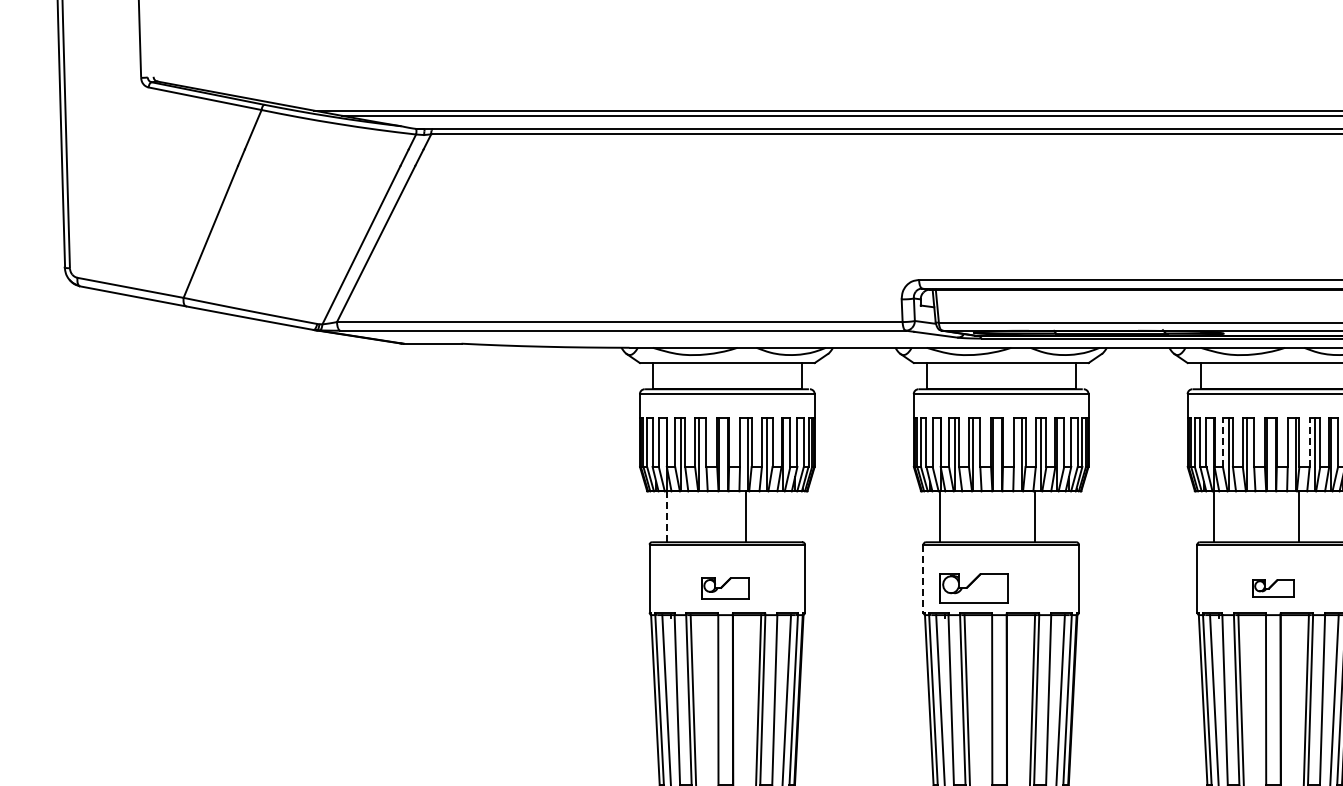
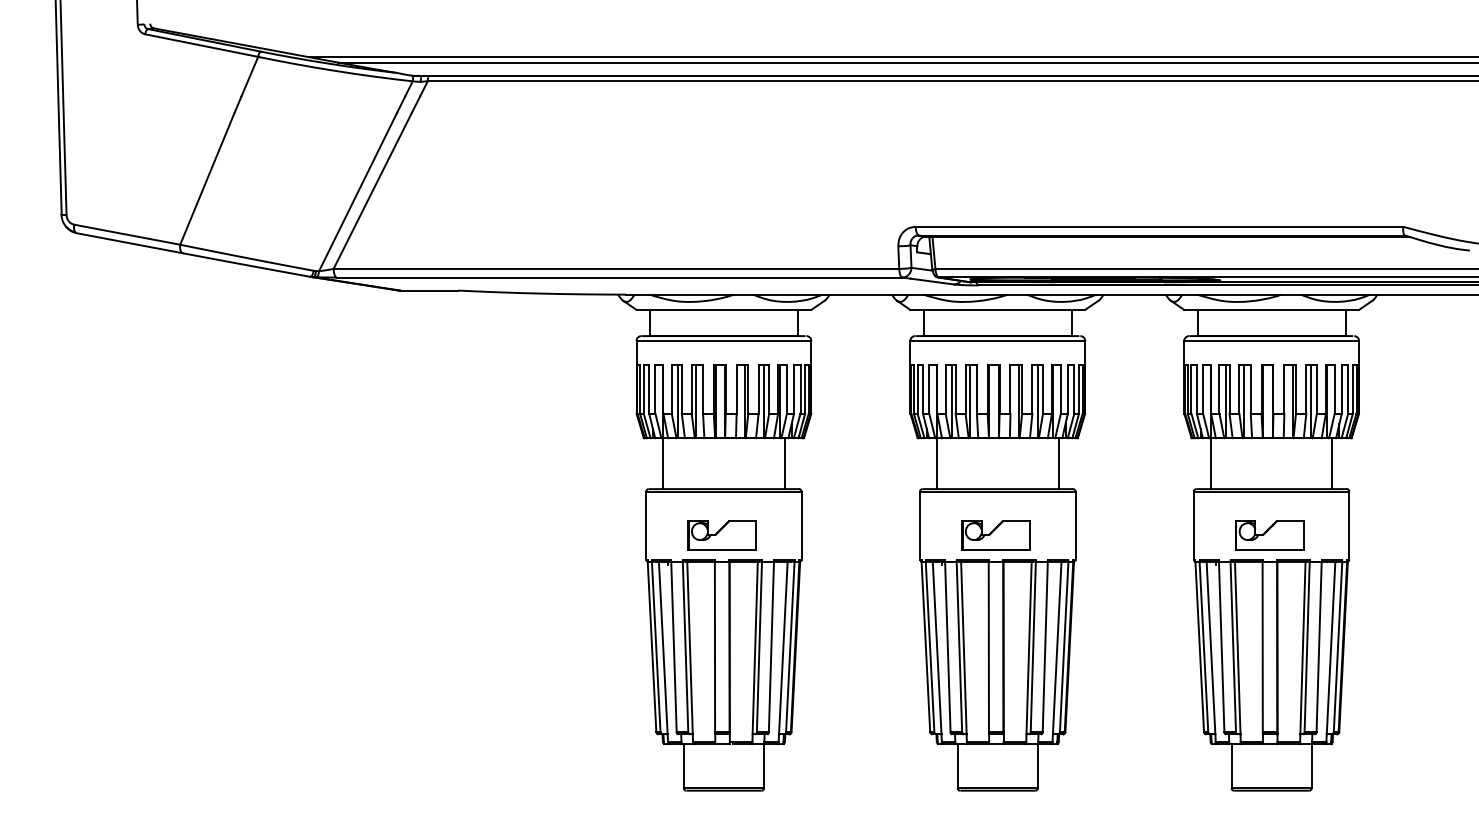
line: (1222, 442) -> (1219, 389), dashed -> solid
line: (1309, 442) -> (1306, 389), dashed -> solid
line: (666, 516) -> (663, 463), dashed -> solid
line: (745, 516) -> (784, 463), moved
line: (1034, 516) -> (1058, 463), moved
line: (1298, 516) -> (1332, 463), moved
line: (923, 579) -> (920, 526), dashed -> solid
part: (724, 588) -> (721, 535), size x1.43
part: (972, 588) -> (995, 535), moved
part: (1272, 588) -> (1269, 535), size x1.67

